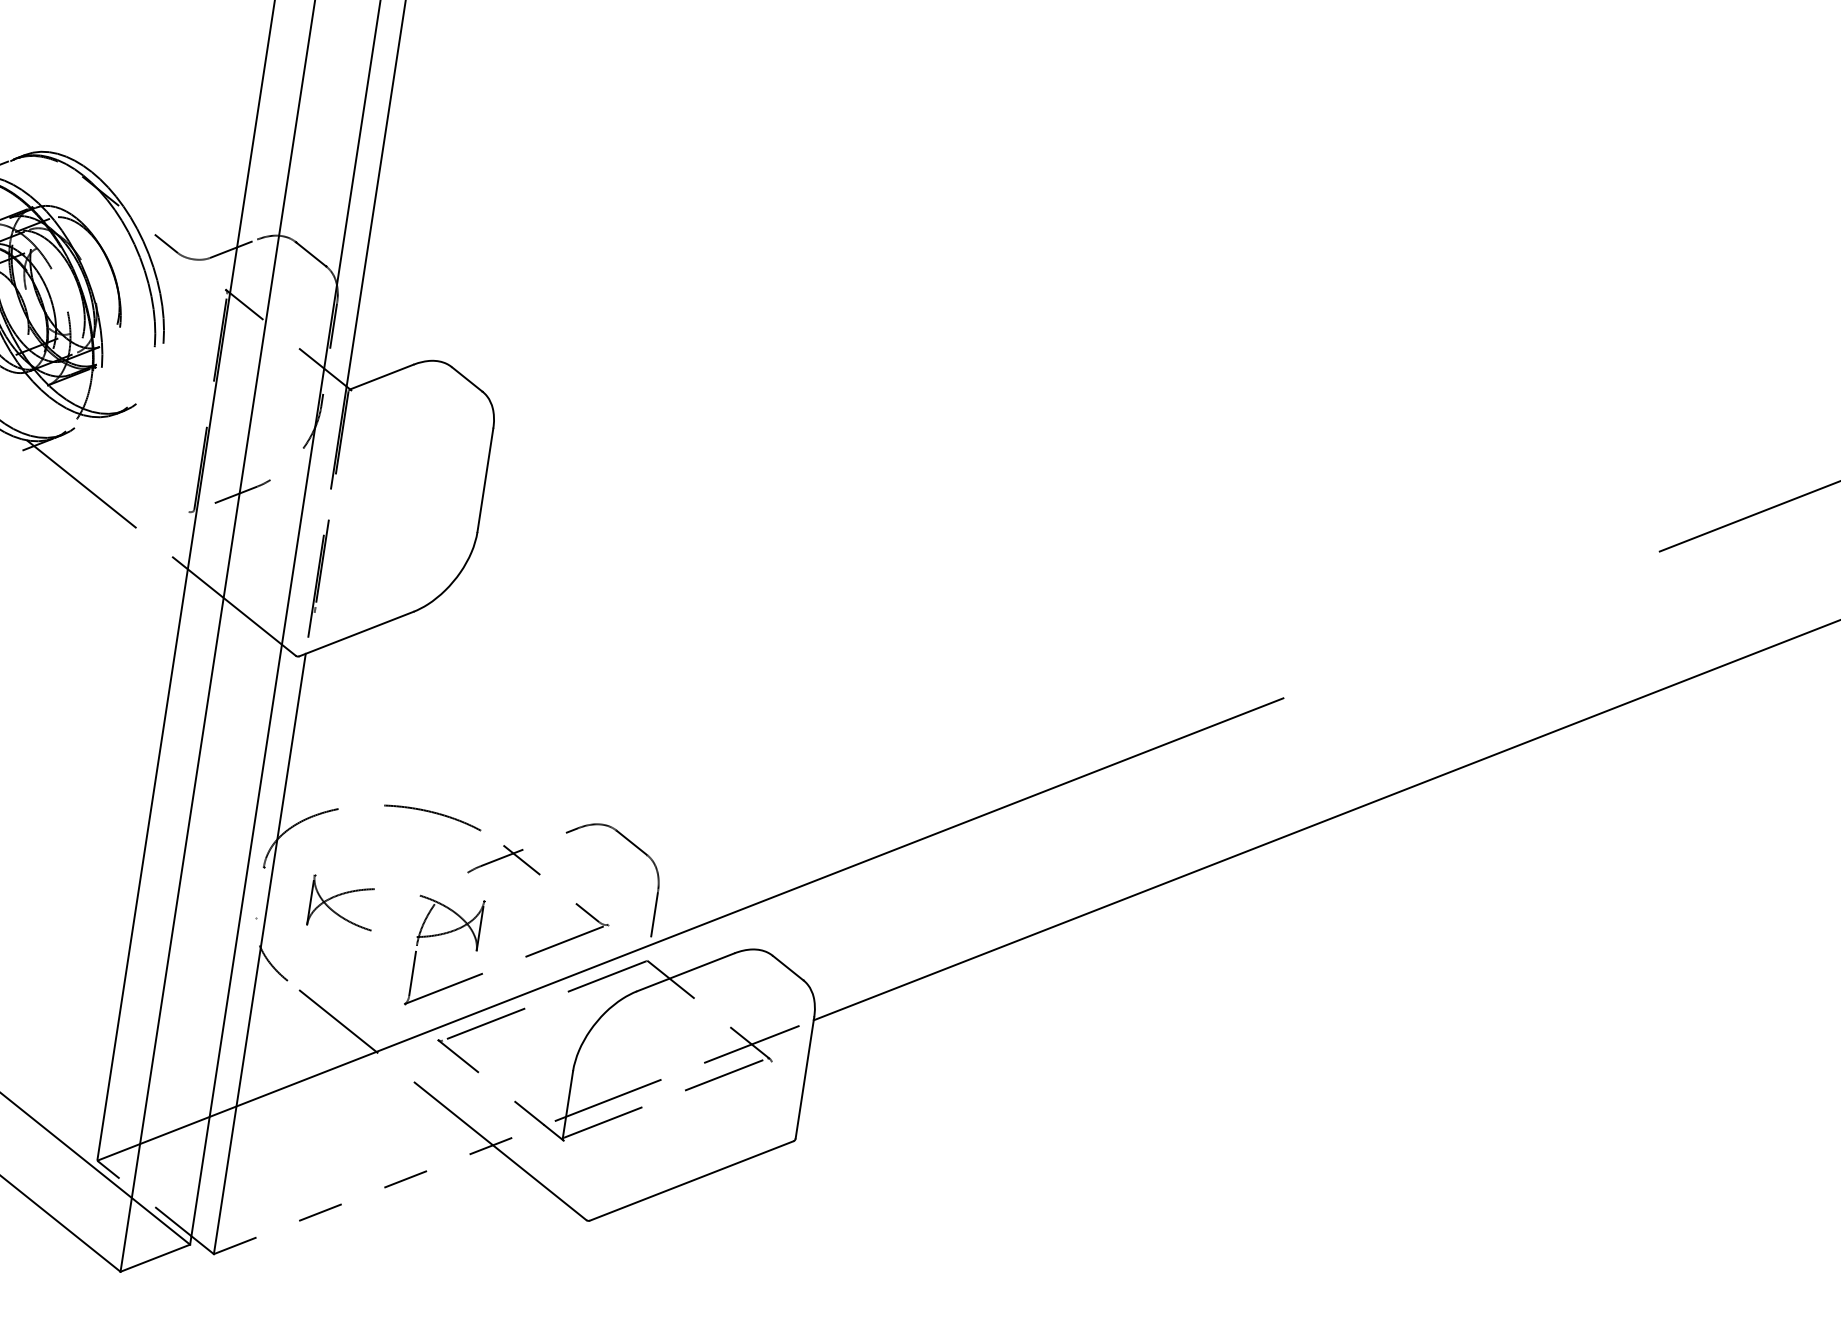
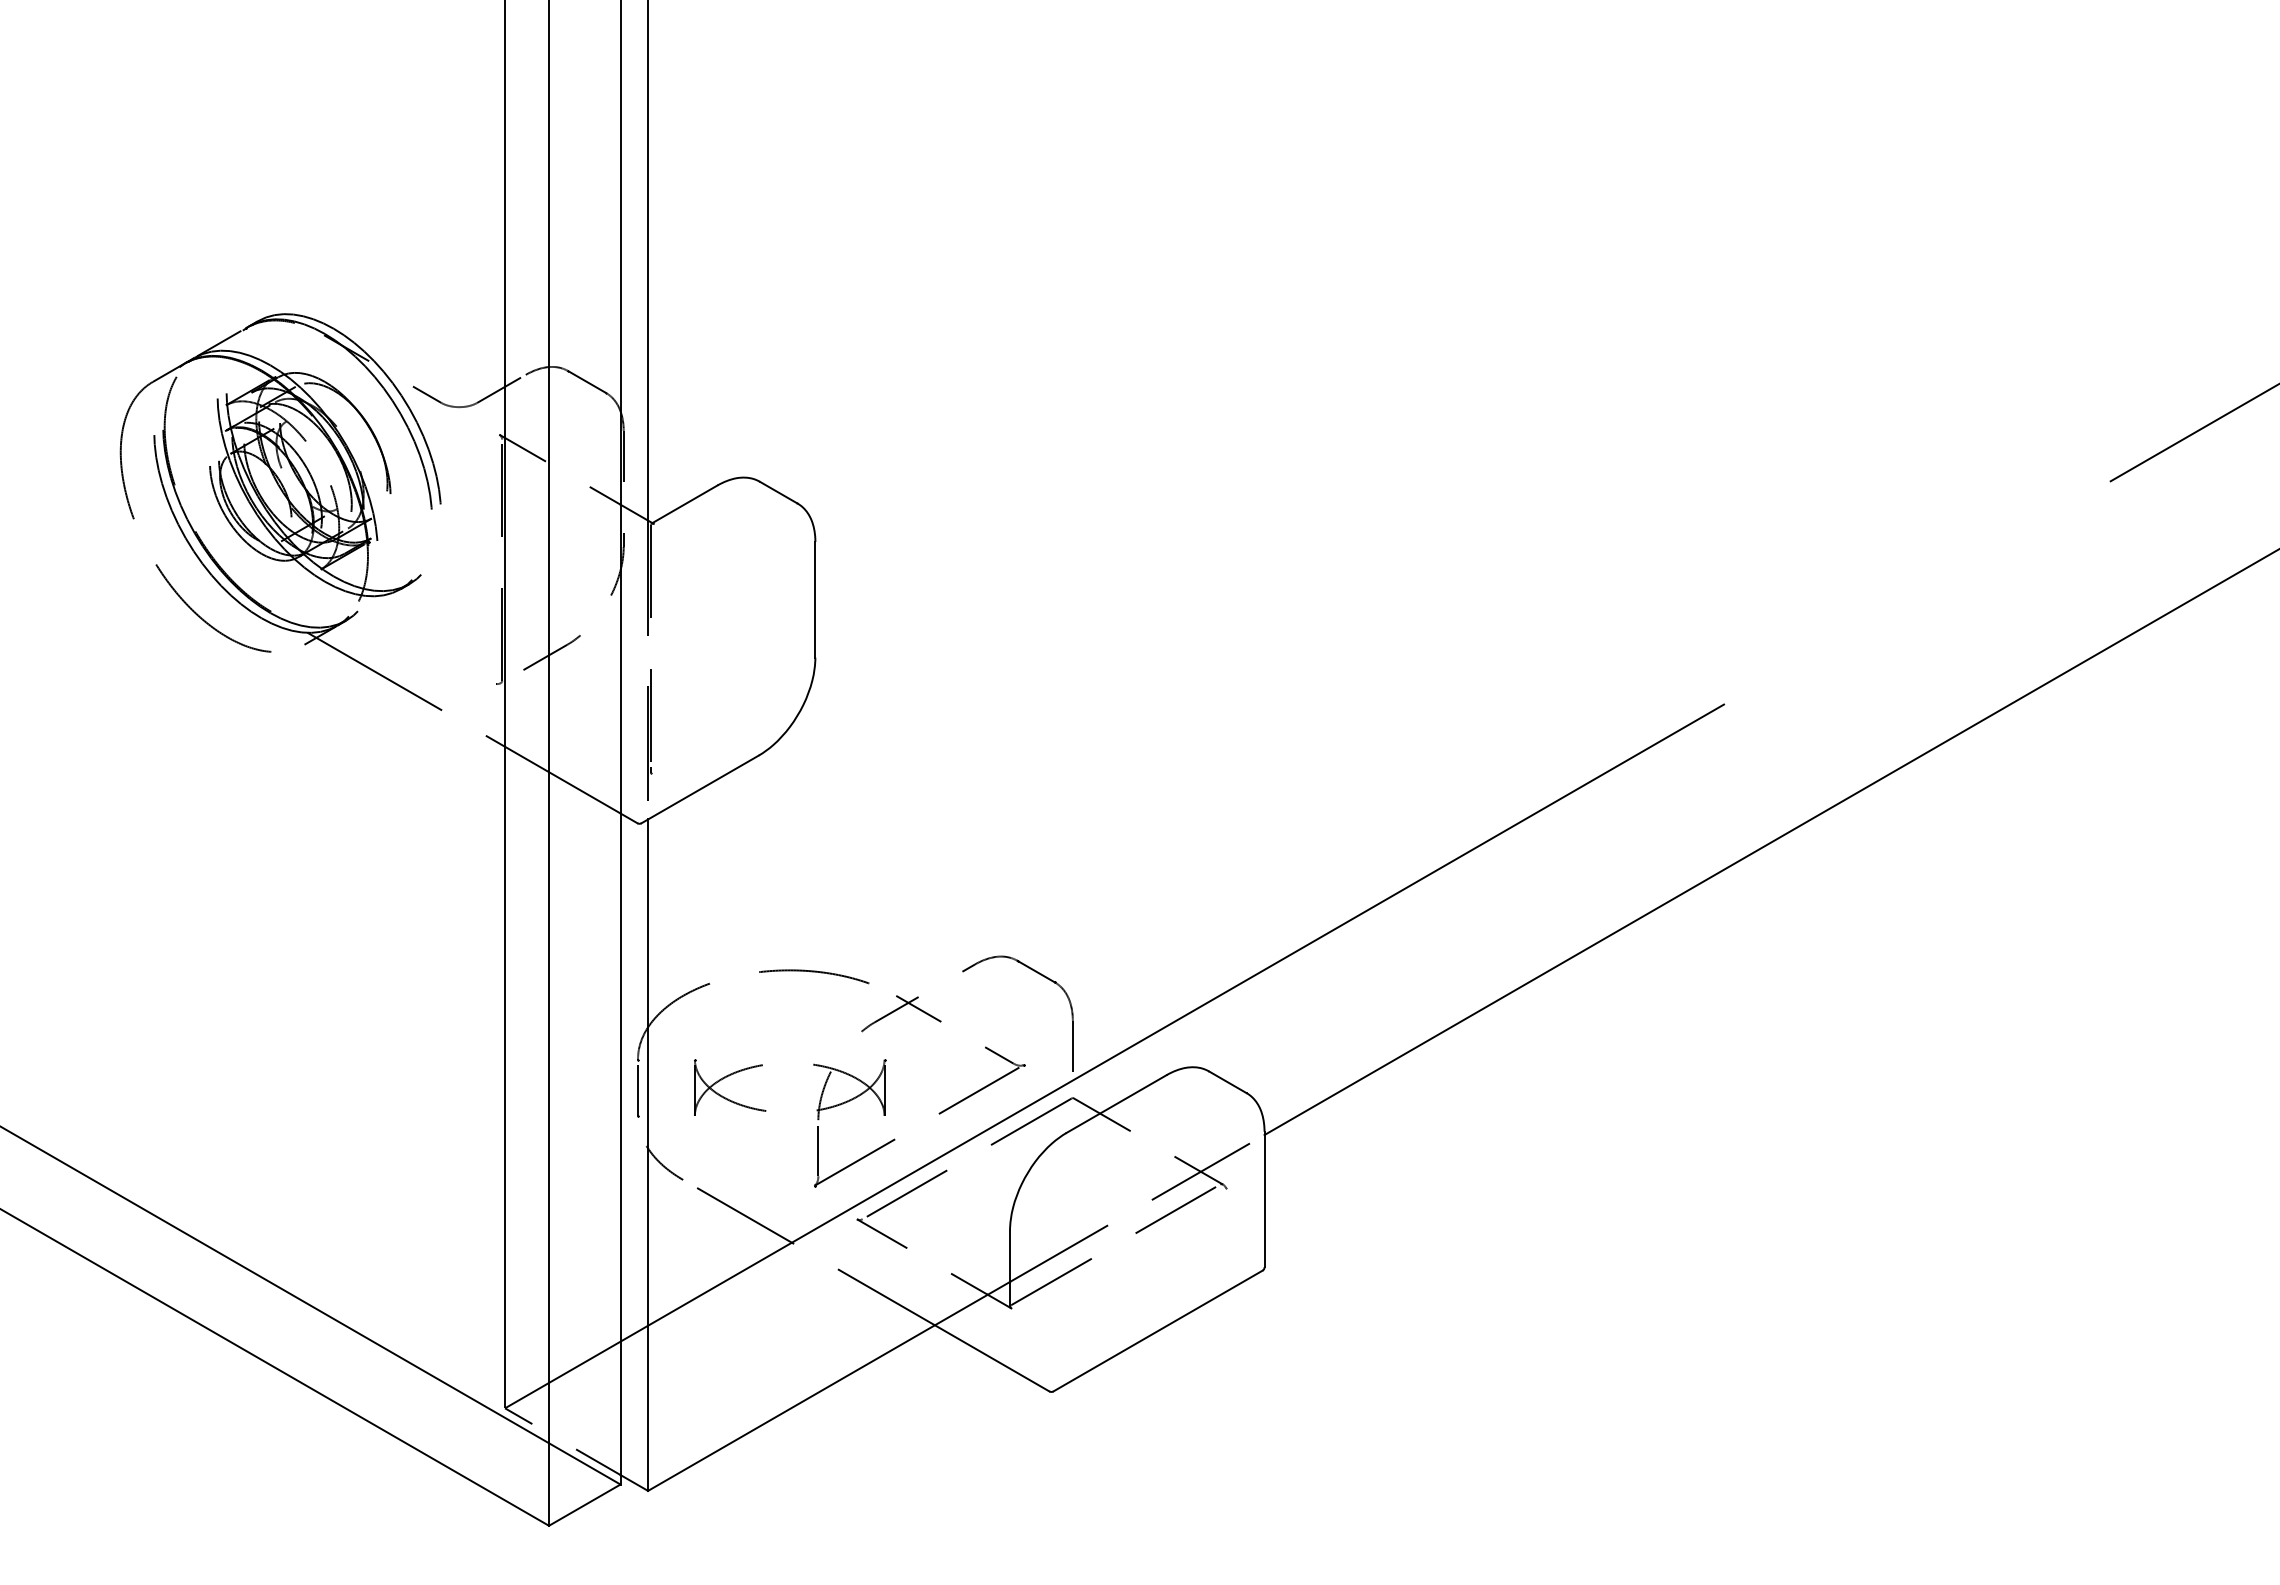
line: (259, 892) -> (637, 1087), added
line: (390, 1185) -> (829, 1386), dashed -> solid

